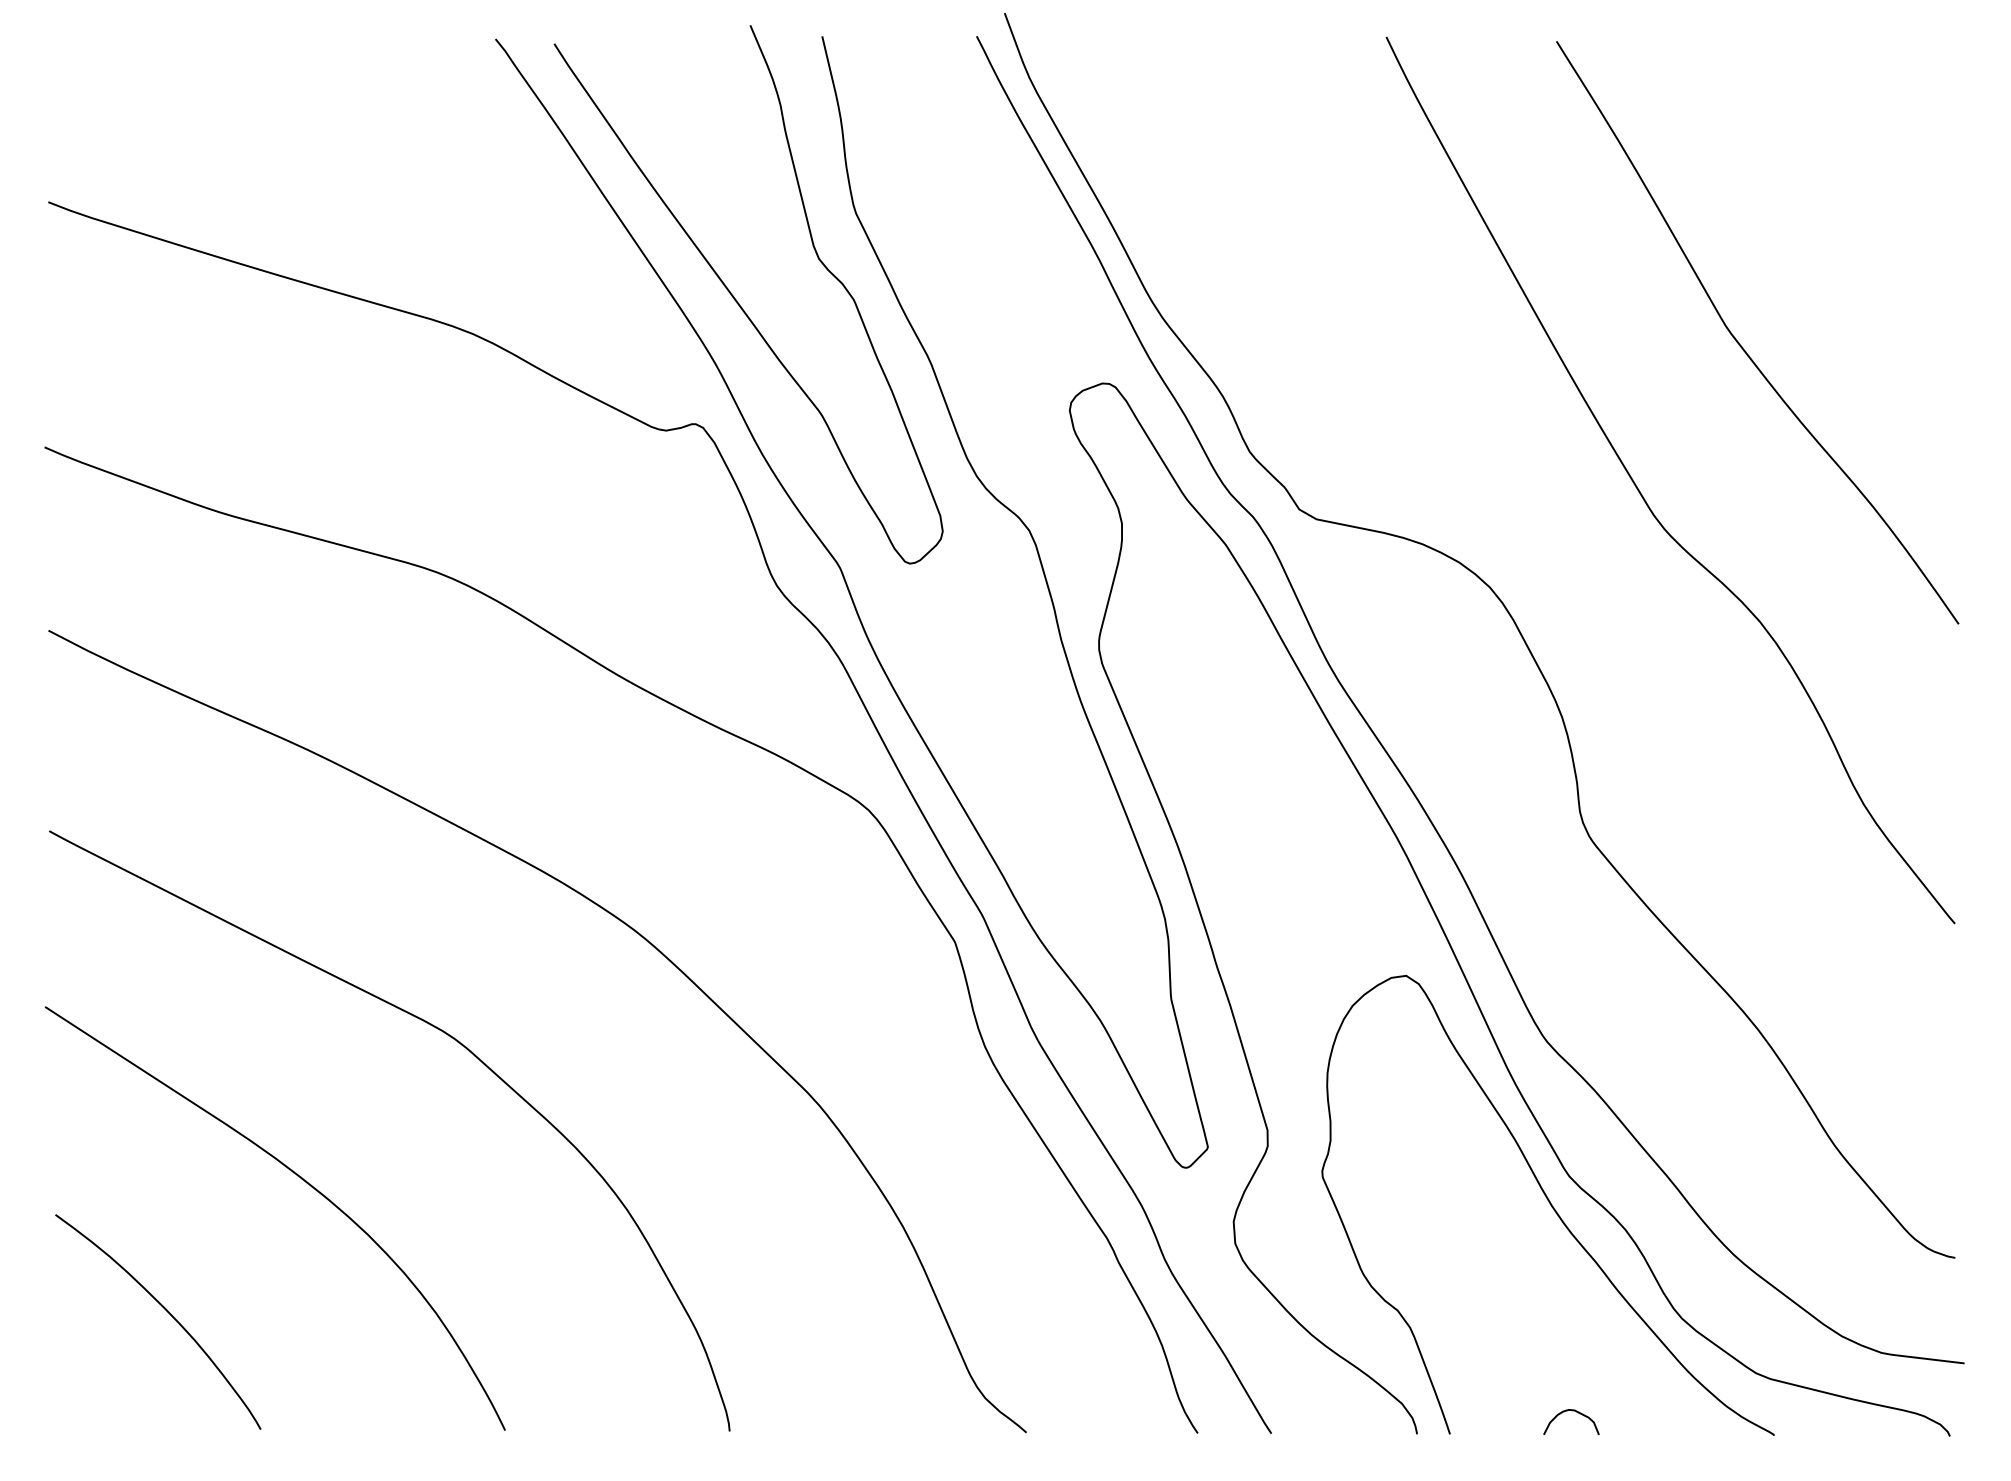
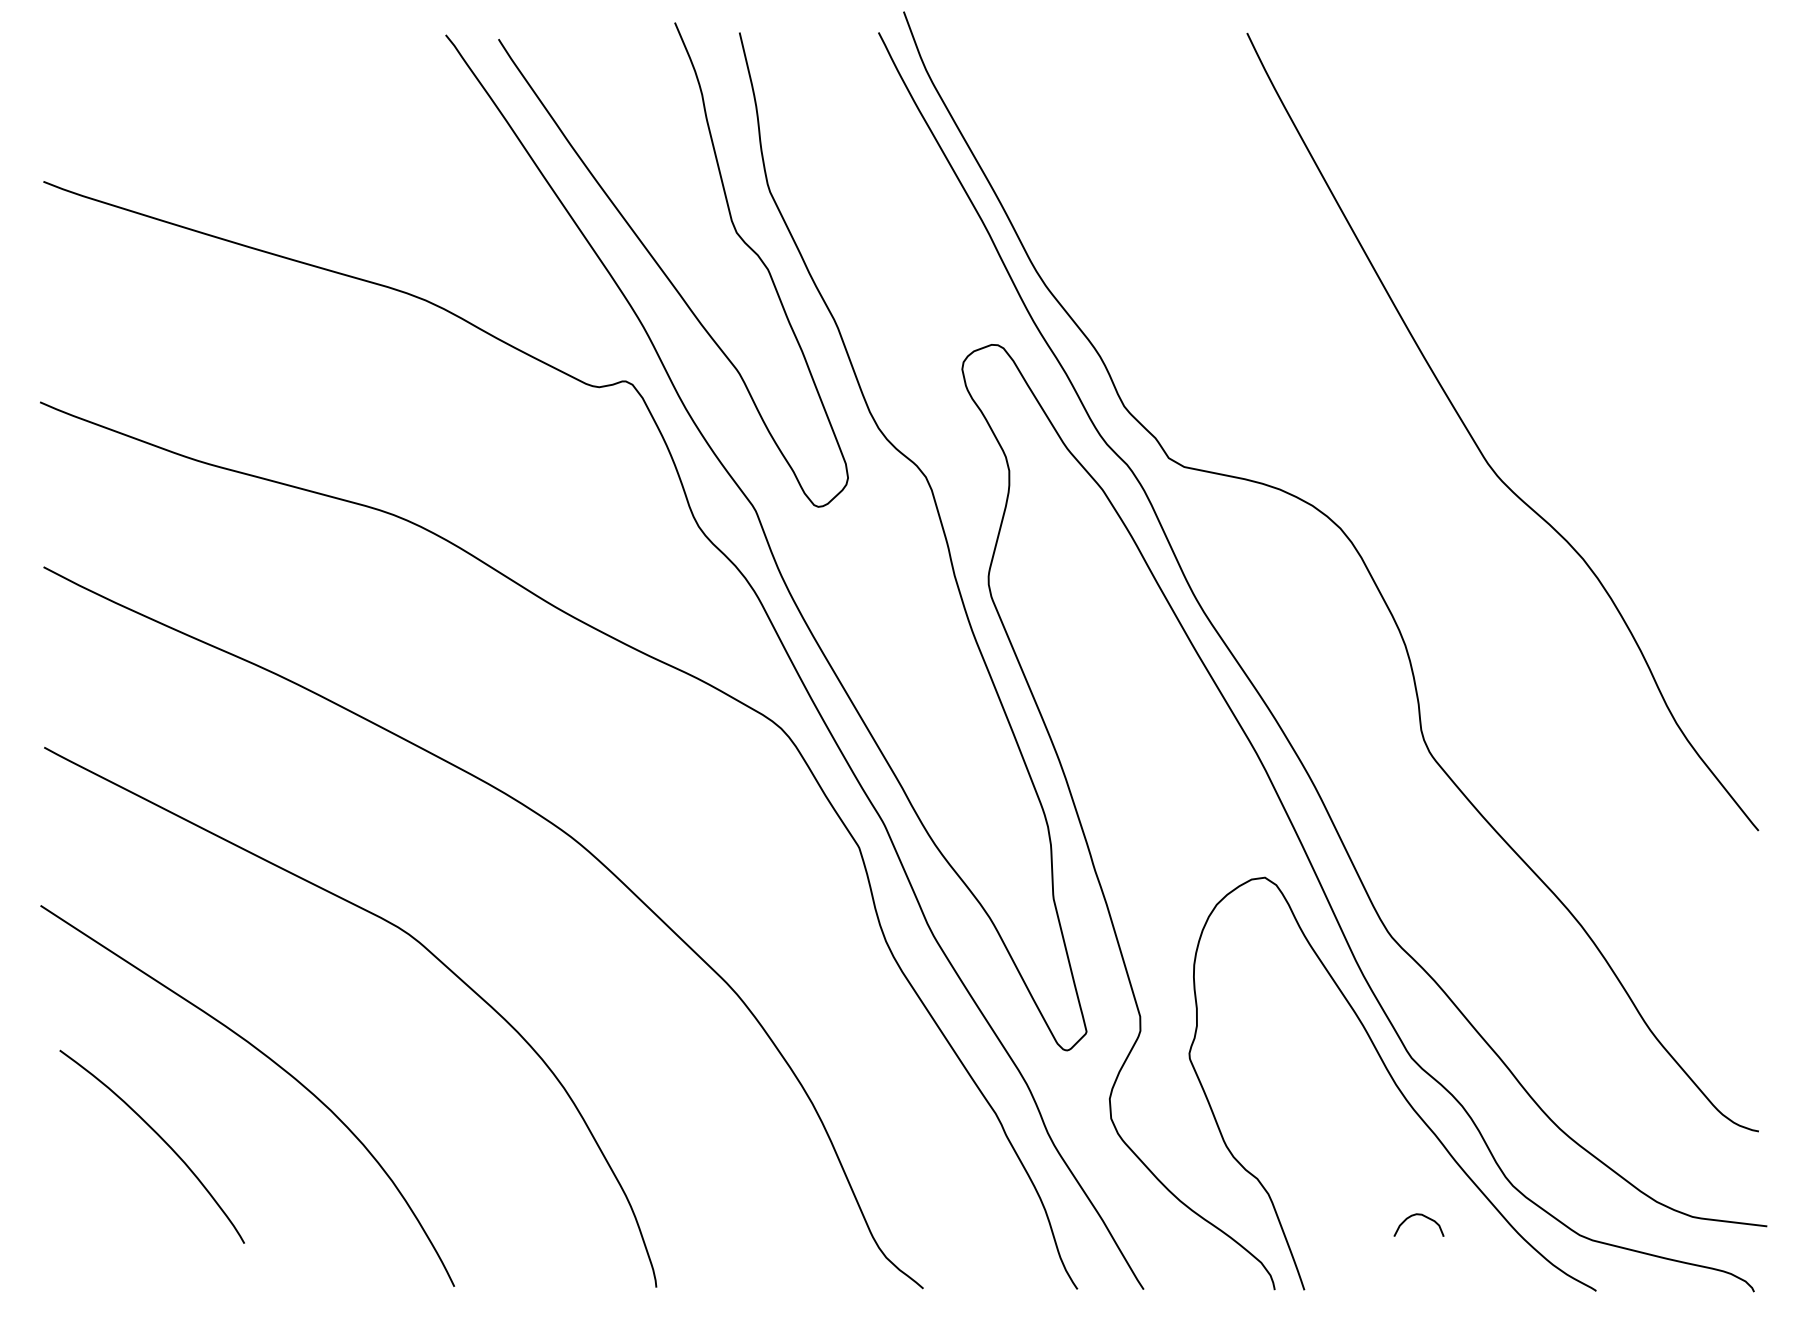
curve: (1742, 346) -> (1567, 311), removed
curve: (167, 1312) -> (160, 1138), moved
curve: (1572, 1411) -> (1419, 1215), moved

